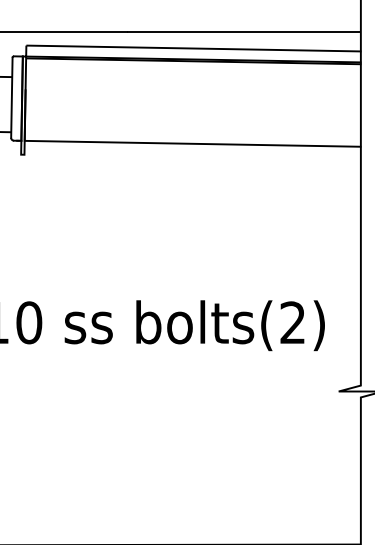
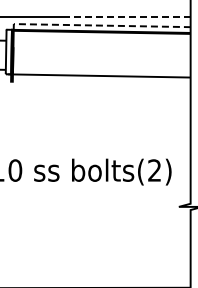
line: (243, 31) -> (128, 16), solid -> dashed
line: (194, 48) -> (102, 25), solid -> dashed

